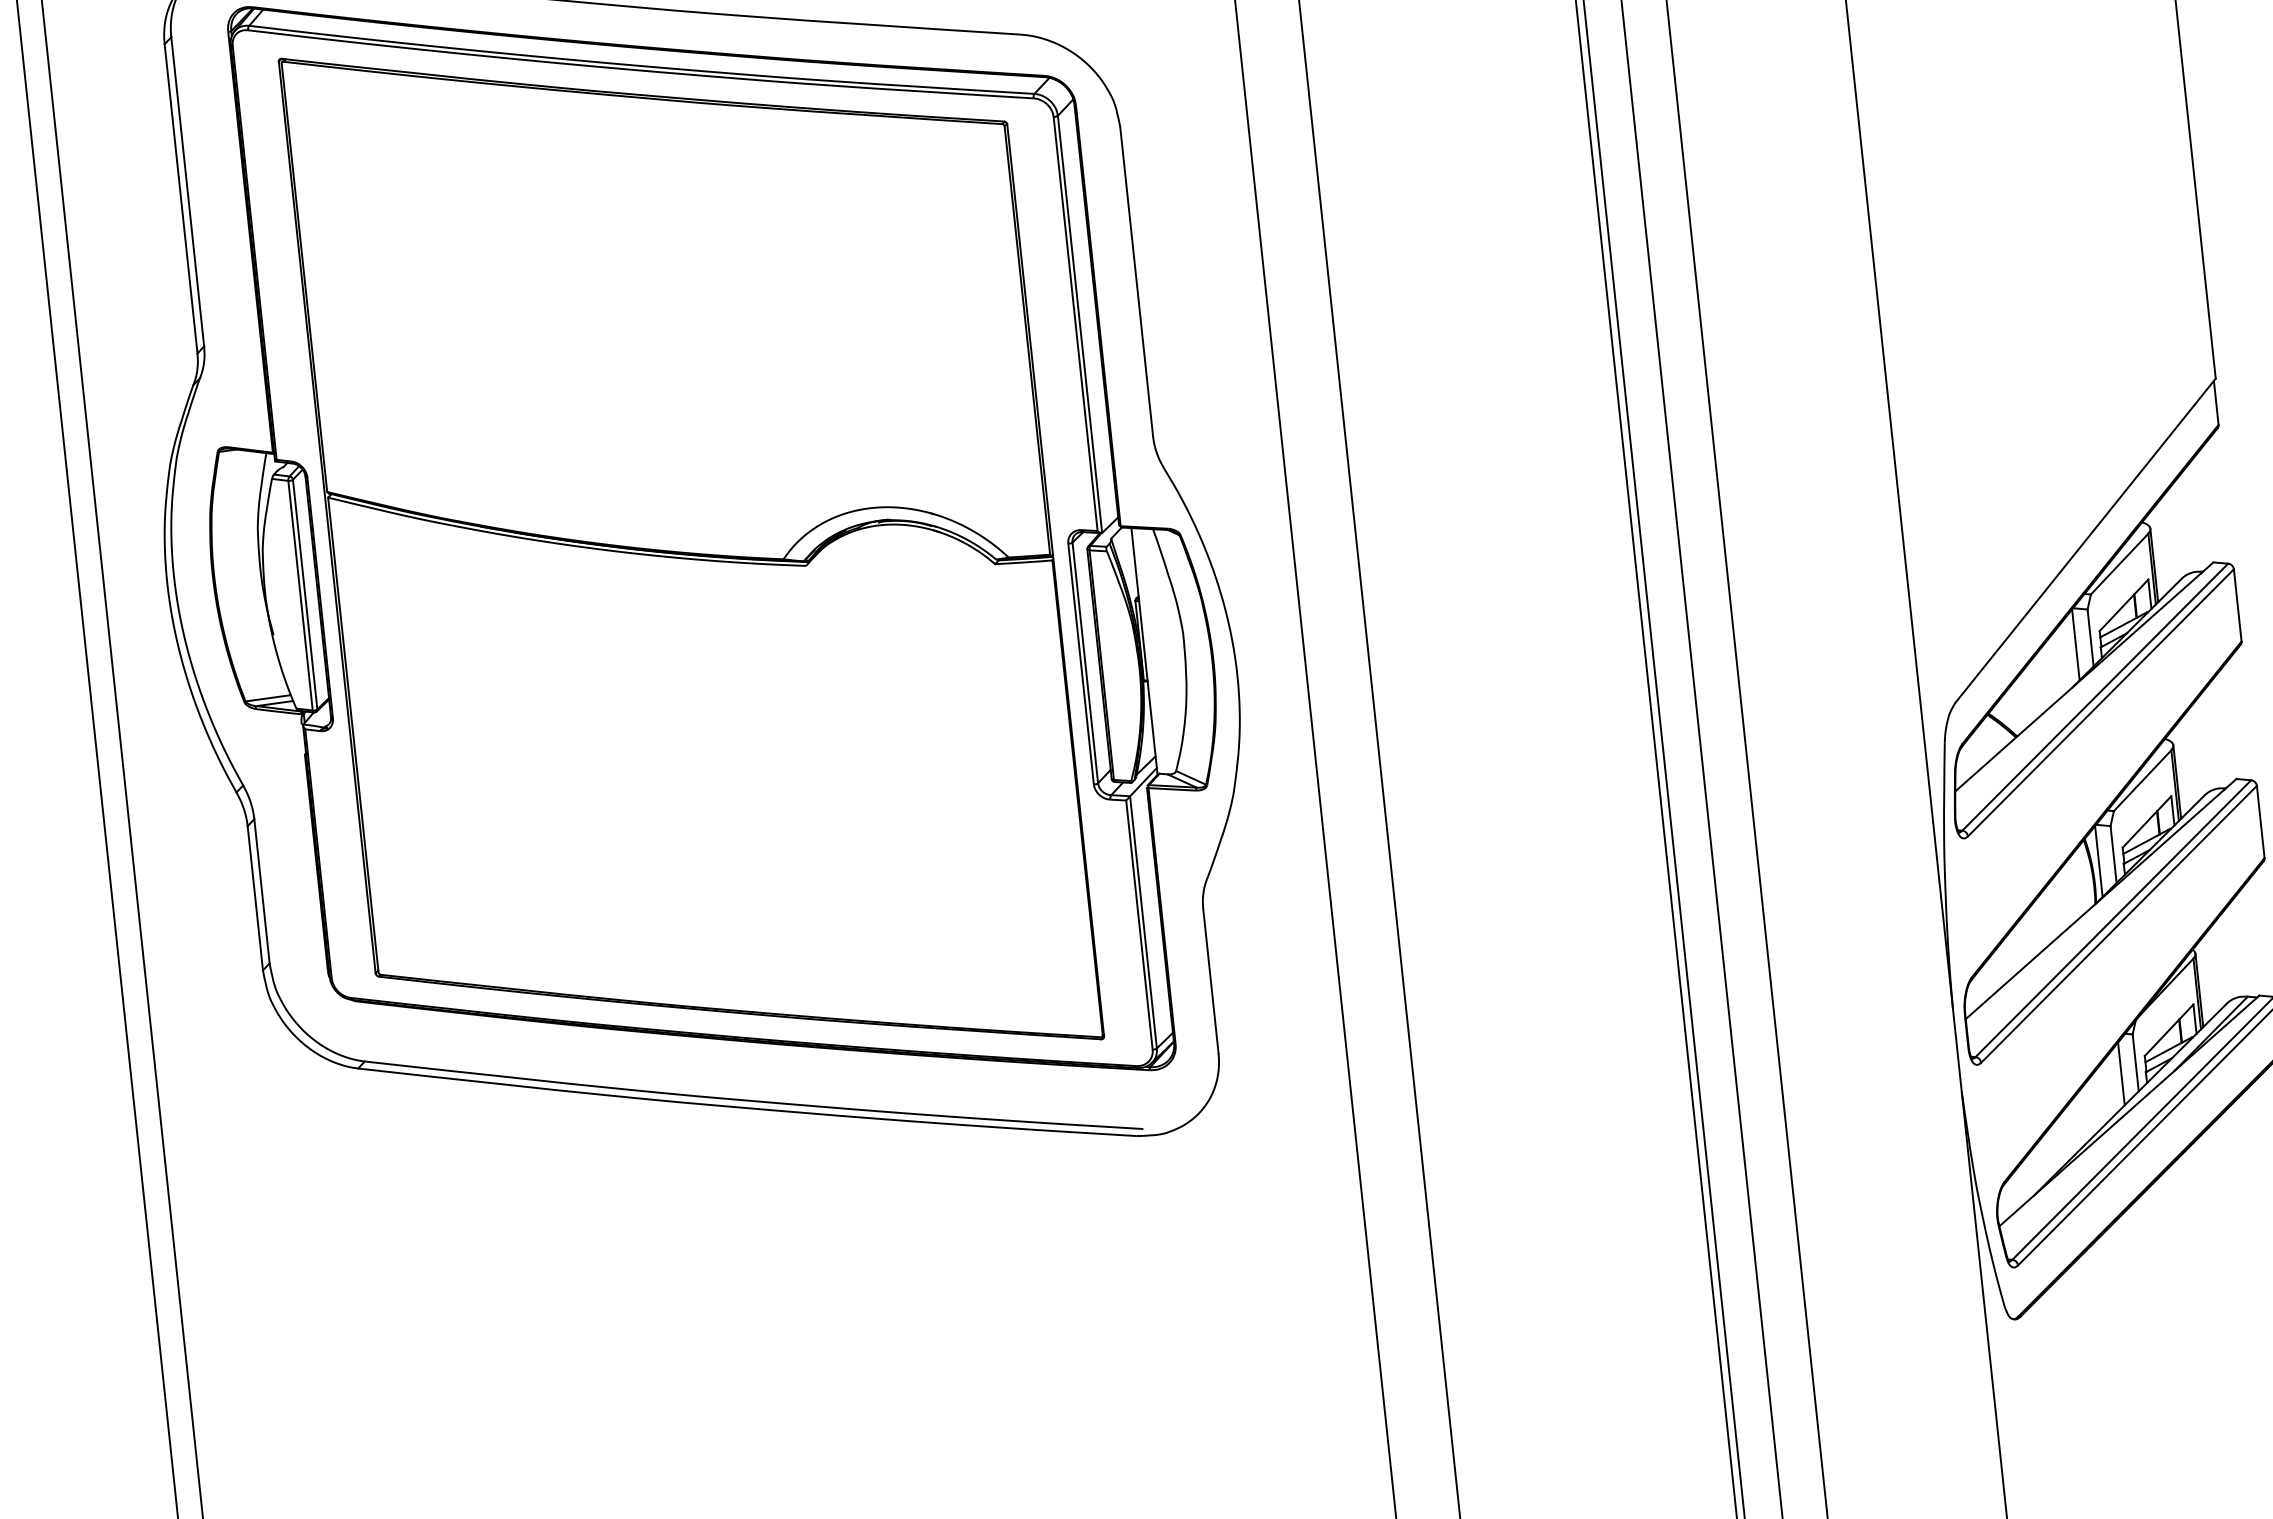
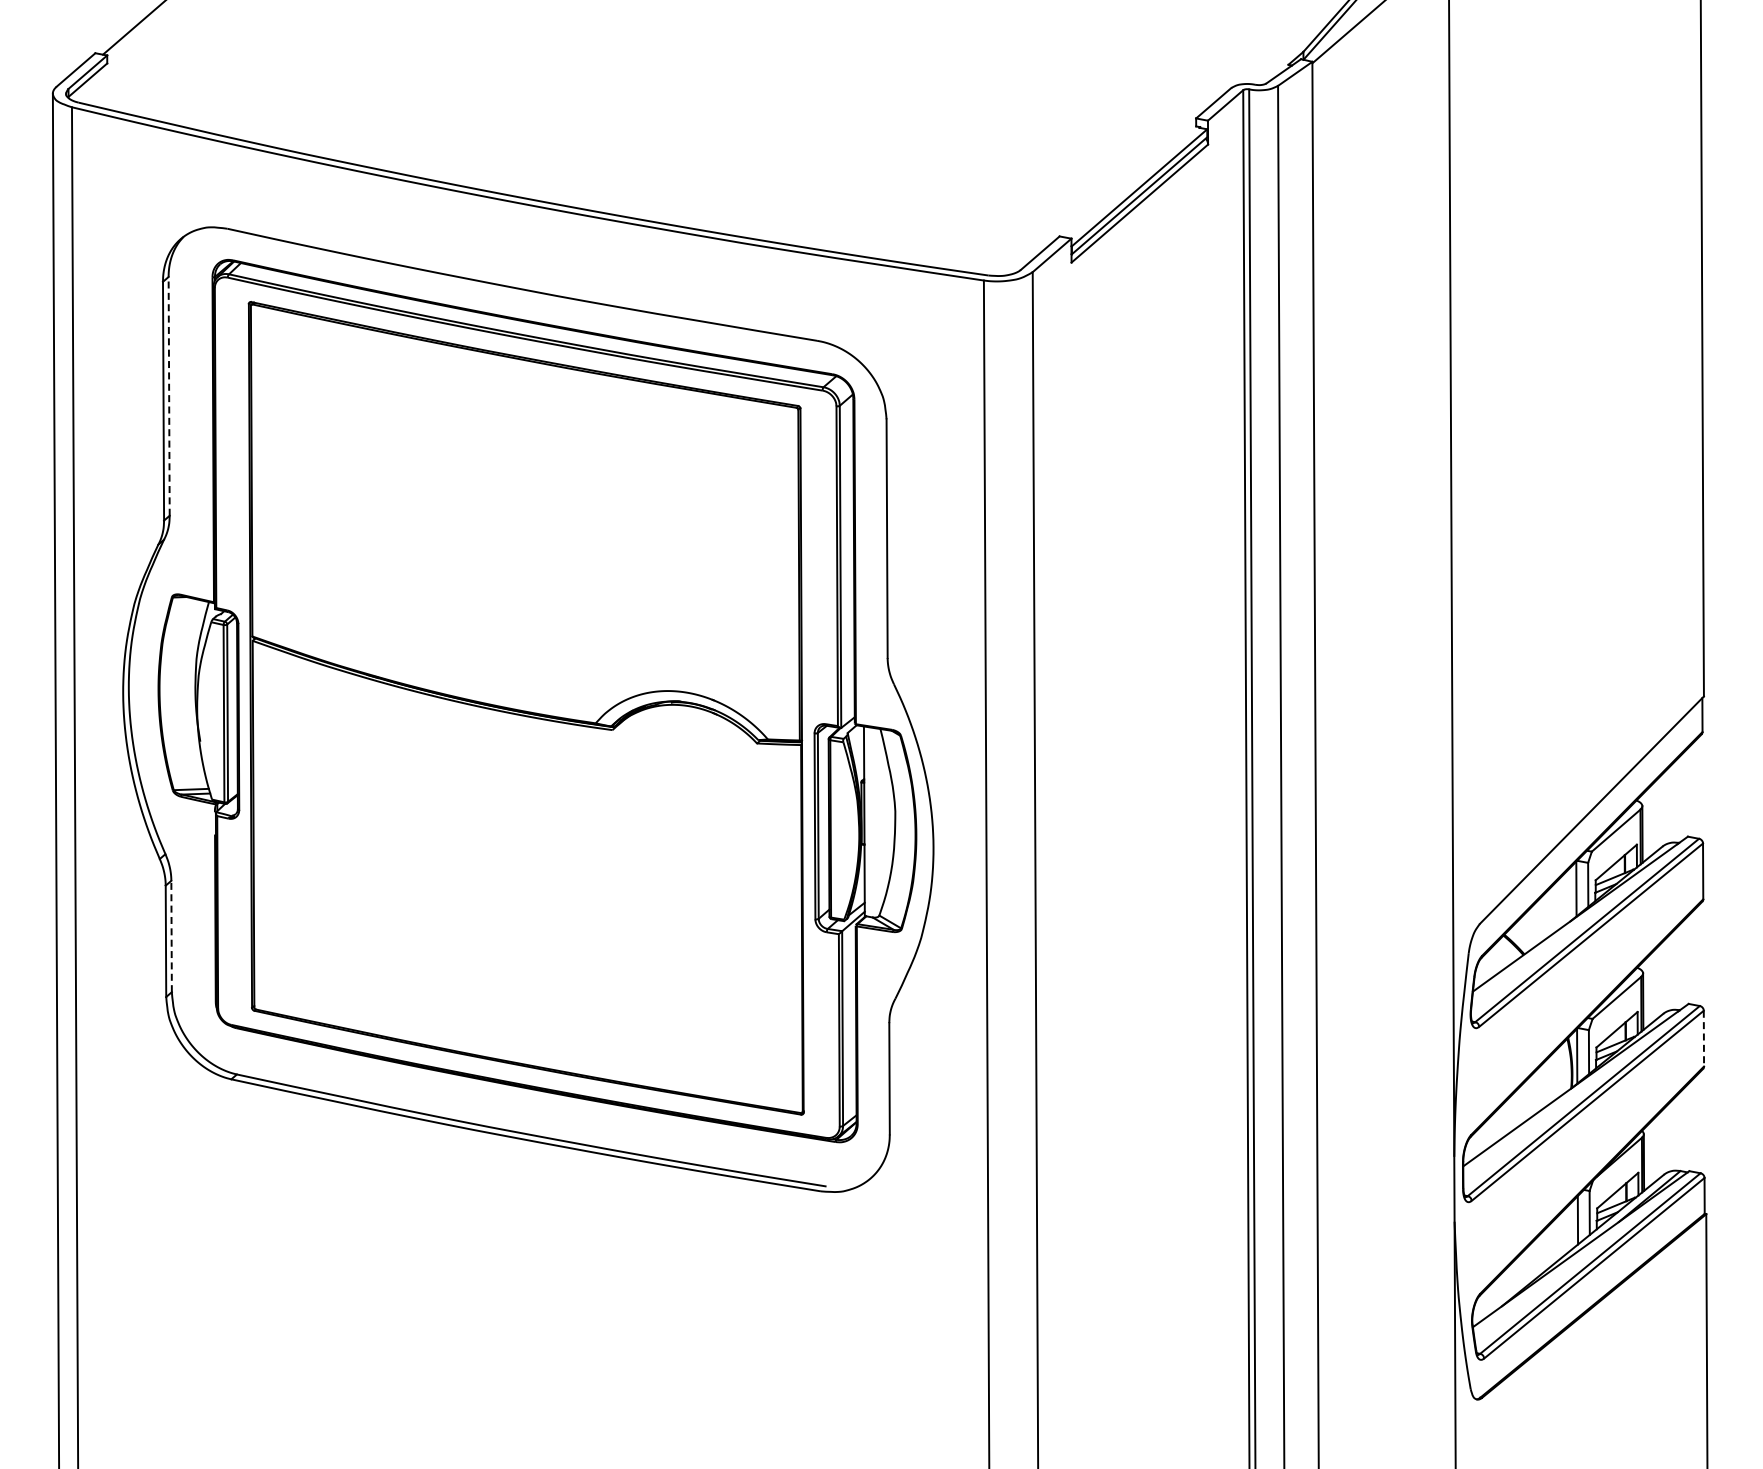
line: (188, 190) -> (169, 395), solid -> dashed
line: (2260, 821) -> (1703, 1038), solid -> dashed
line: (261, 891) -> (171, 936), solid -> dashed

